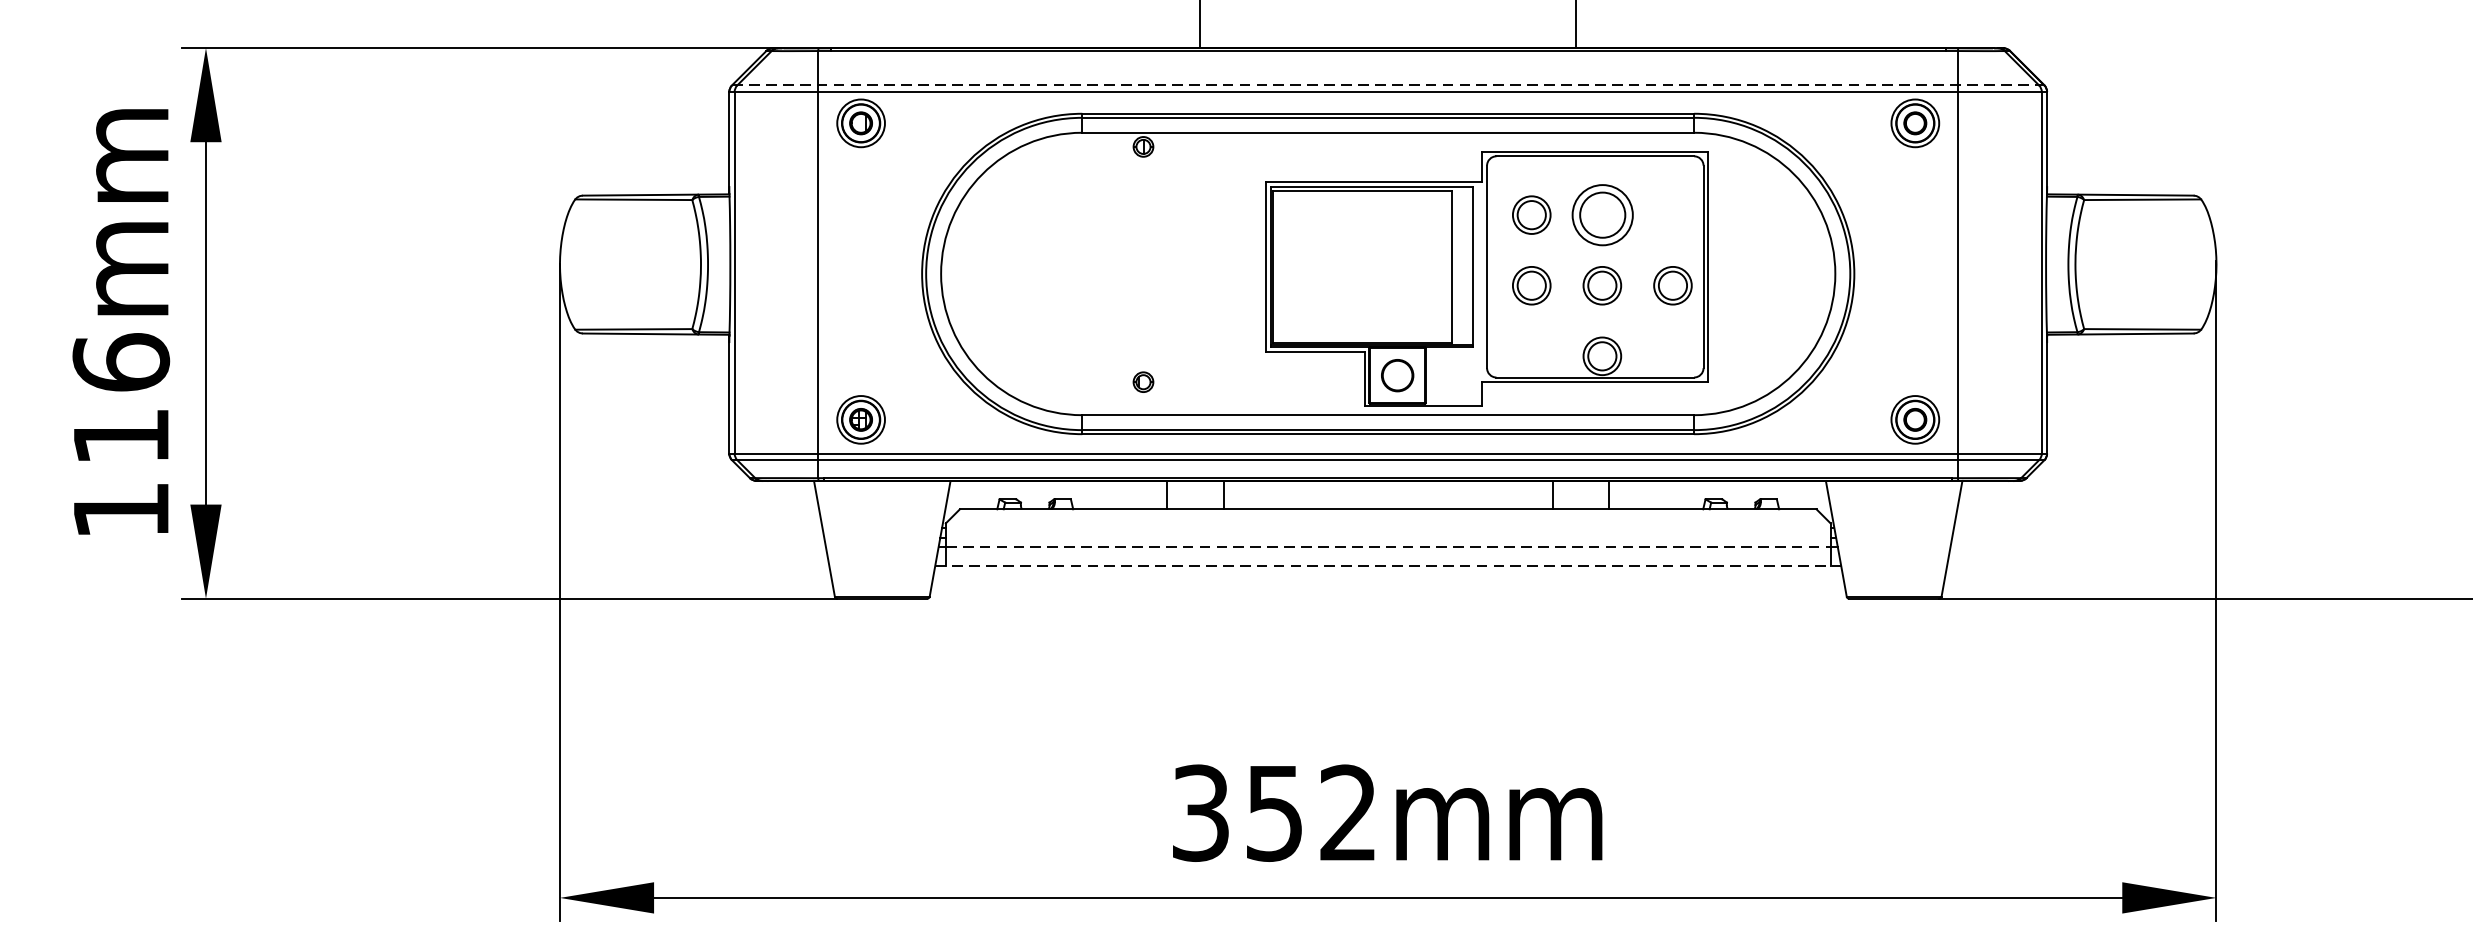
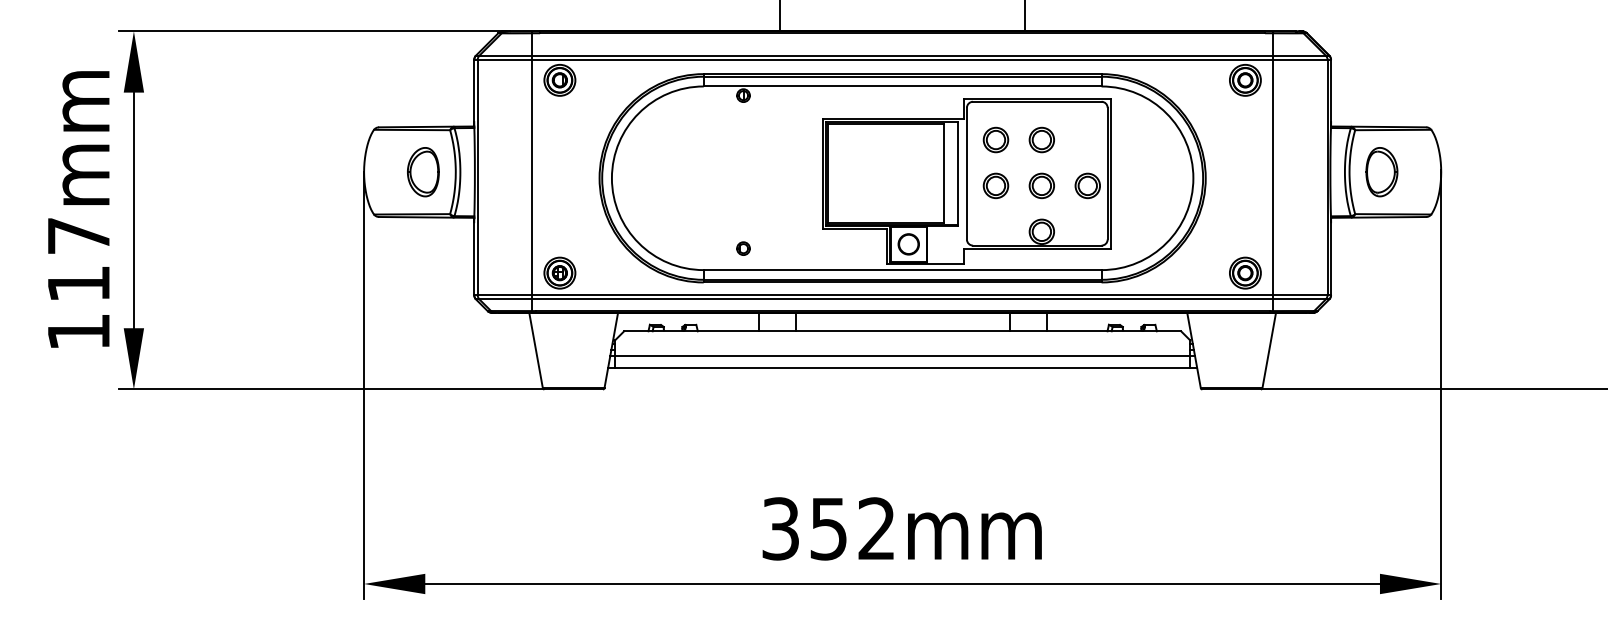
line: (1387, 85) -> (902, 55), dashed -> solid
part: (1601, 214) -> (1041, 139), size x0.62
part: (651, 265) -> (423, 172), added
part: (2124, 265) -> (1381, 172), added
text: (120, 361) -> (78, 235), 116mm -> 117mm
line: (1387, 546) -> (902, 355), dashed -> solid
line: (1387, 566) -> (902, 368), dashed -> solid

